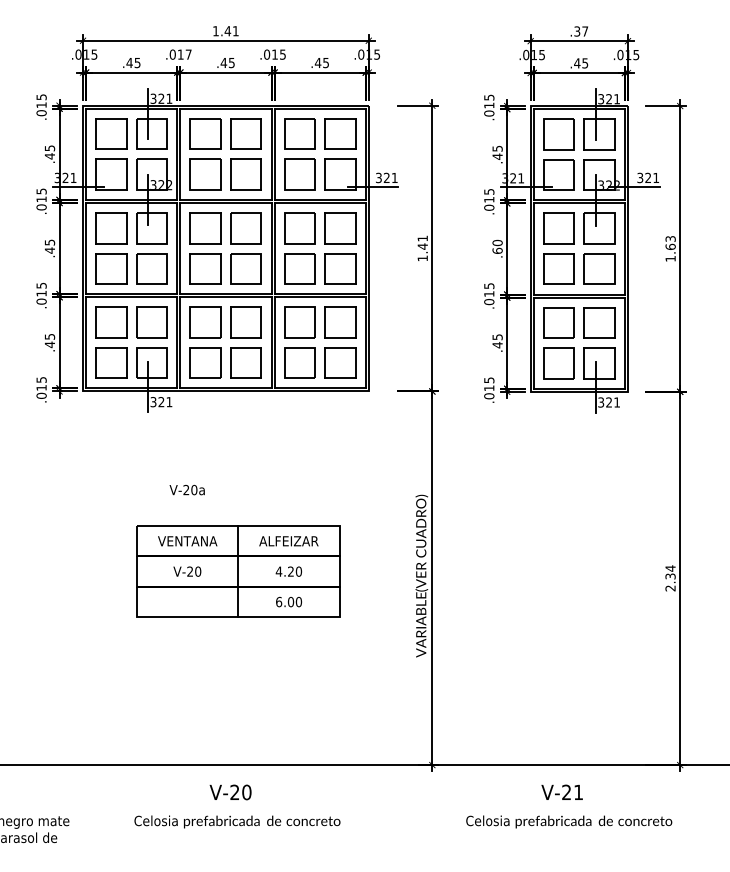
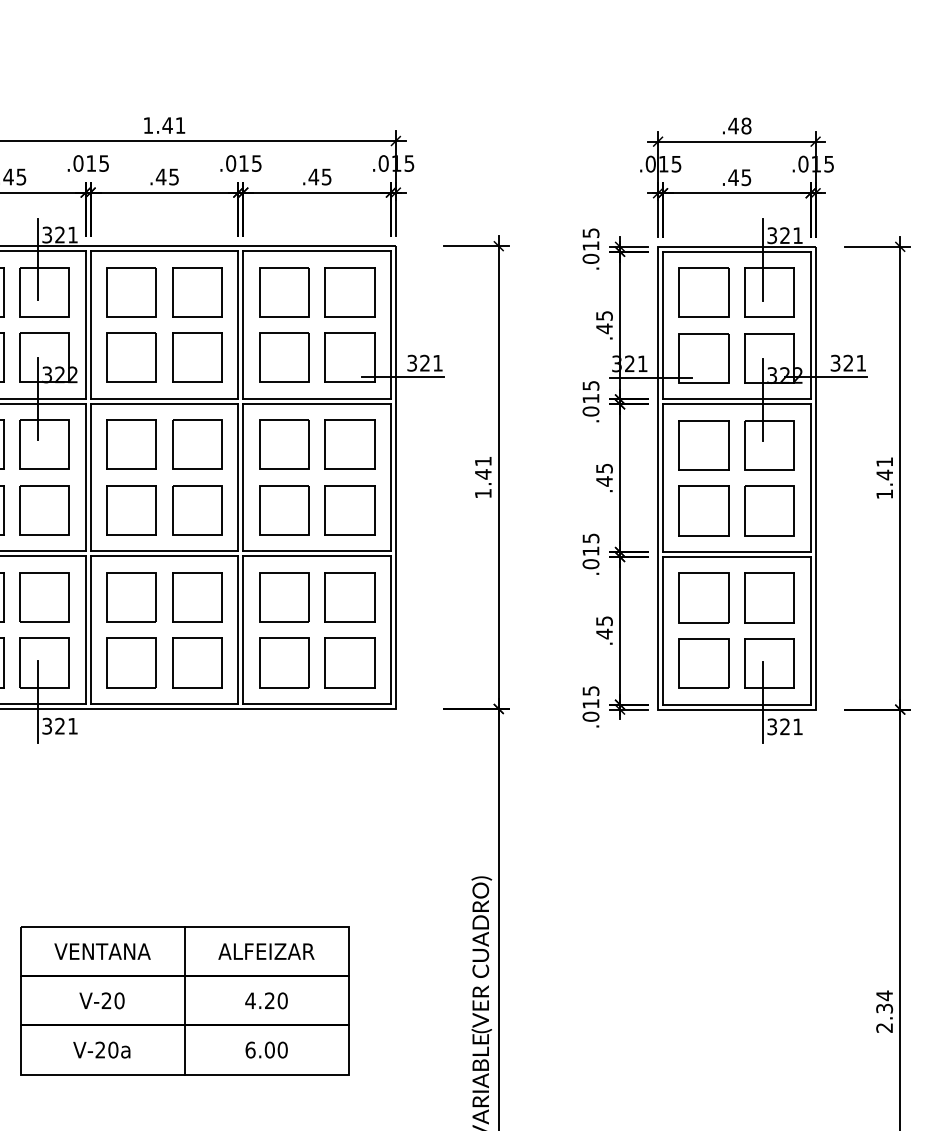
text: (581, 31) -> (740, 126), .37 -> .48
text: (188, 54) -> (103, 163), .017 -> .015
text: (670, 243) -> (884, 469), 1.63 -> 1.41
text: (497, 246) -> (604, 474), .60 -> .45
text: (186, 489) -> (100, 1049), moved

